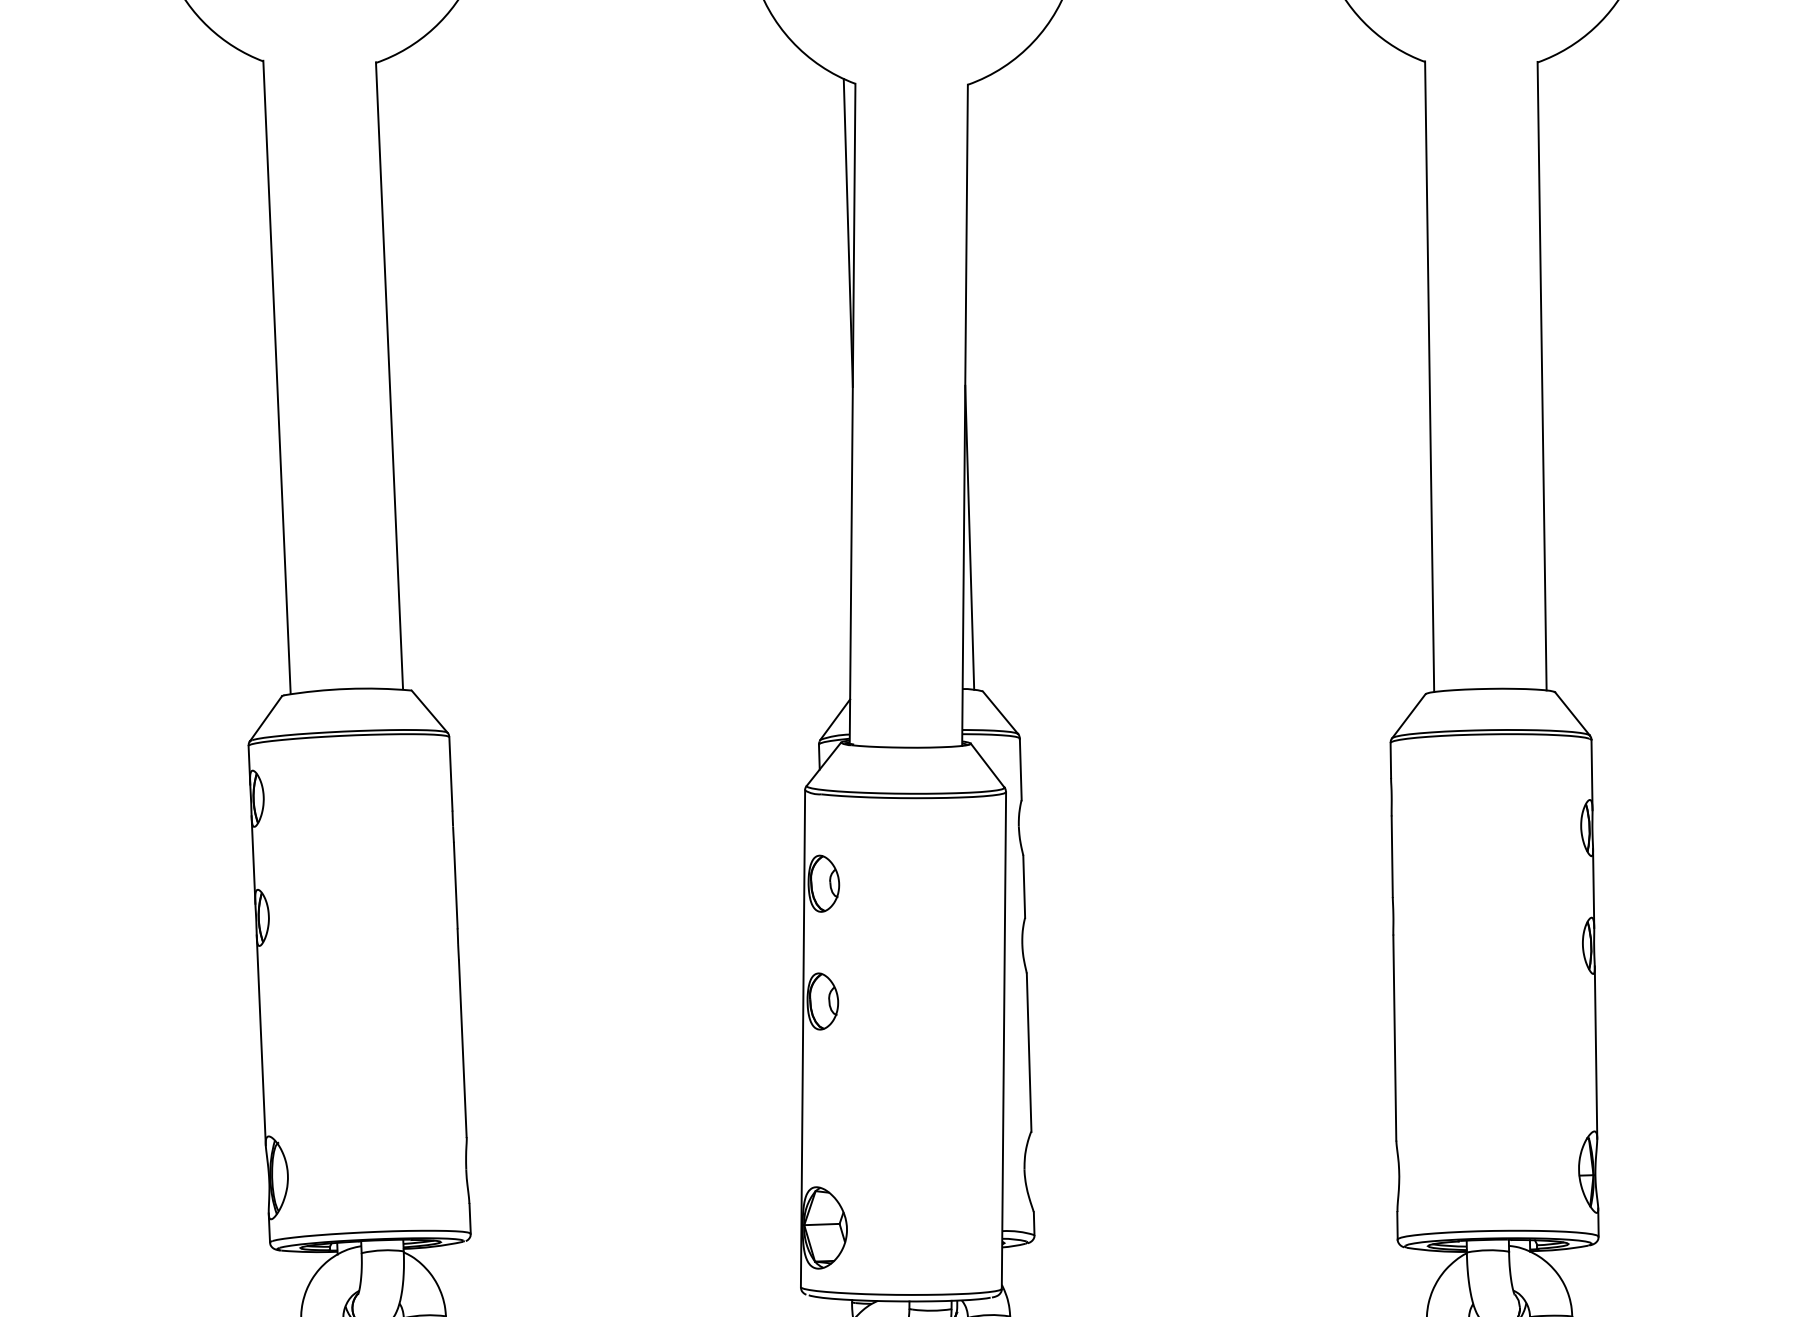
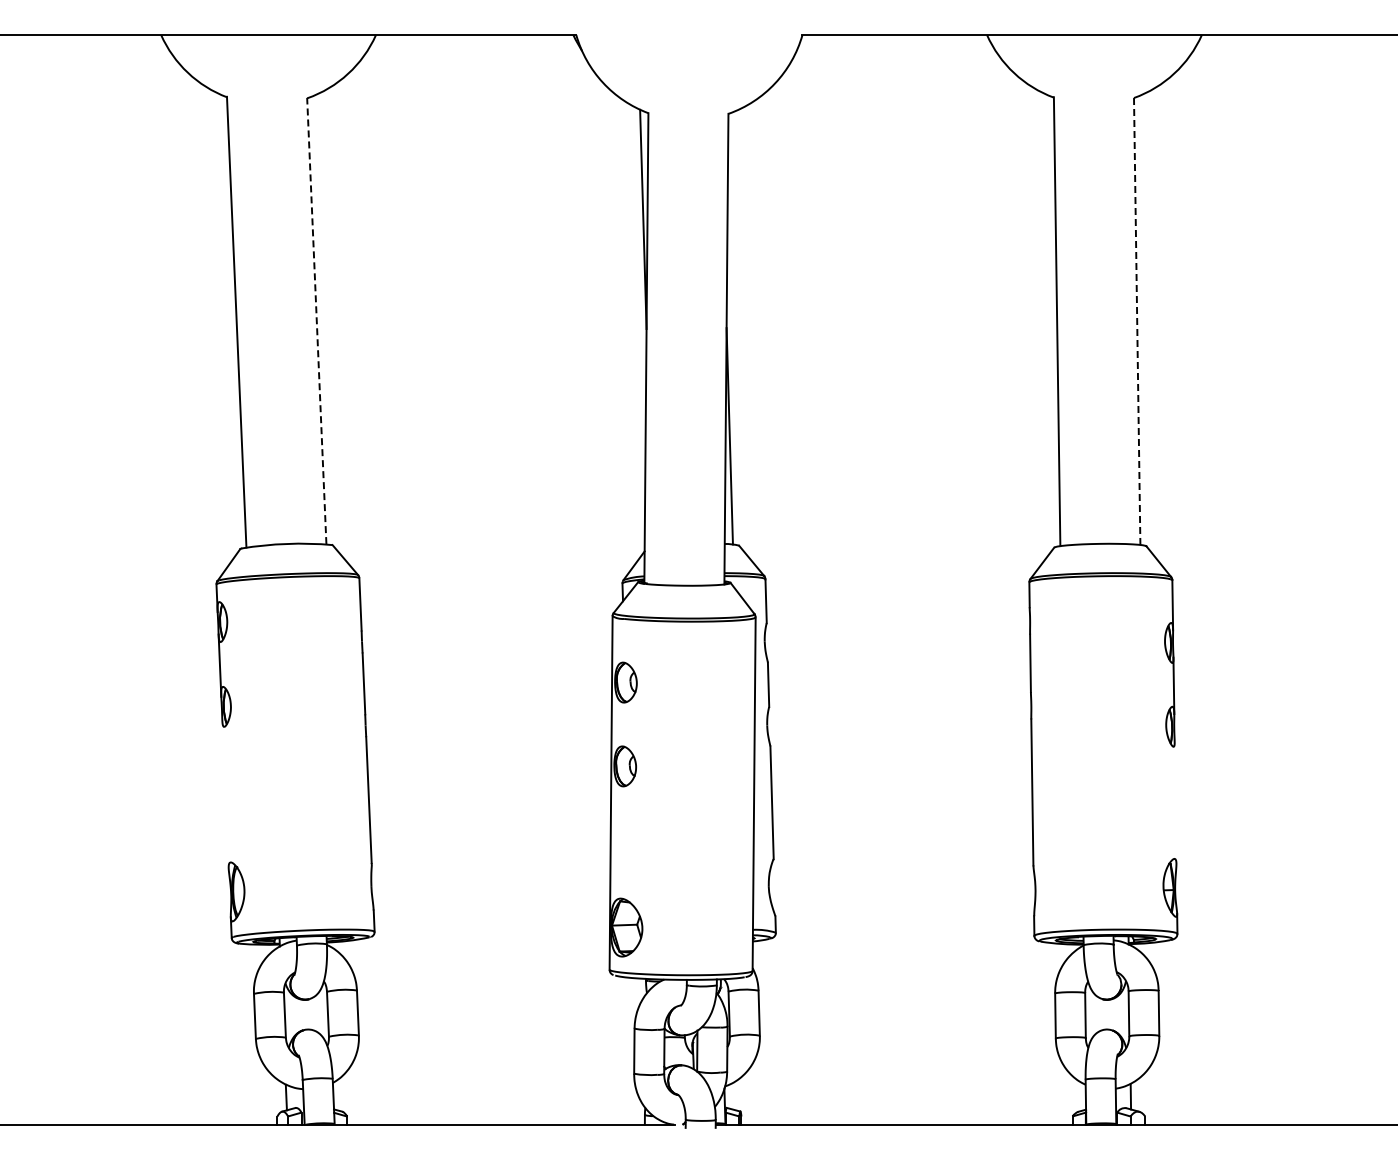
line: (389, 375) -> (316, 320), solid -> dashed
line: (1542, 376) -> (1137, 321), solid -> dashed
line: (261, 1039) -> (225, 793), removed
line: (1595, 1052) -> (1175, 802), removed

